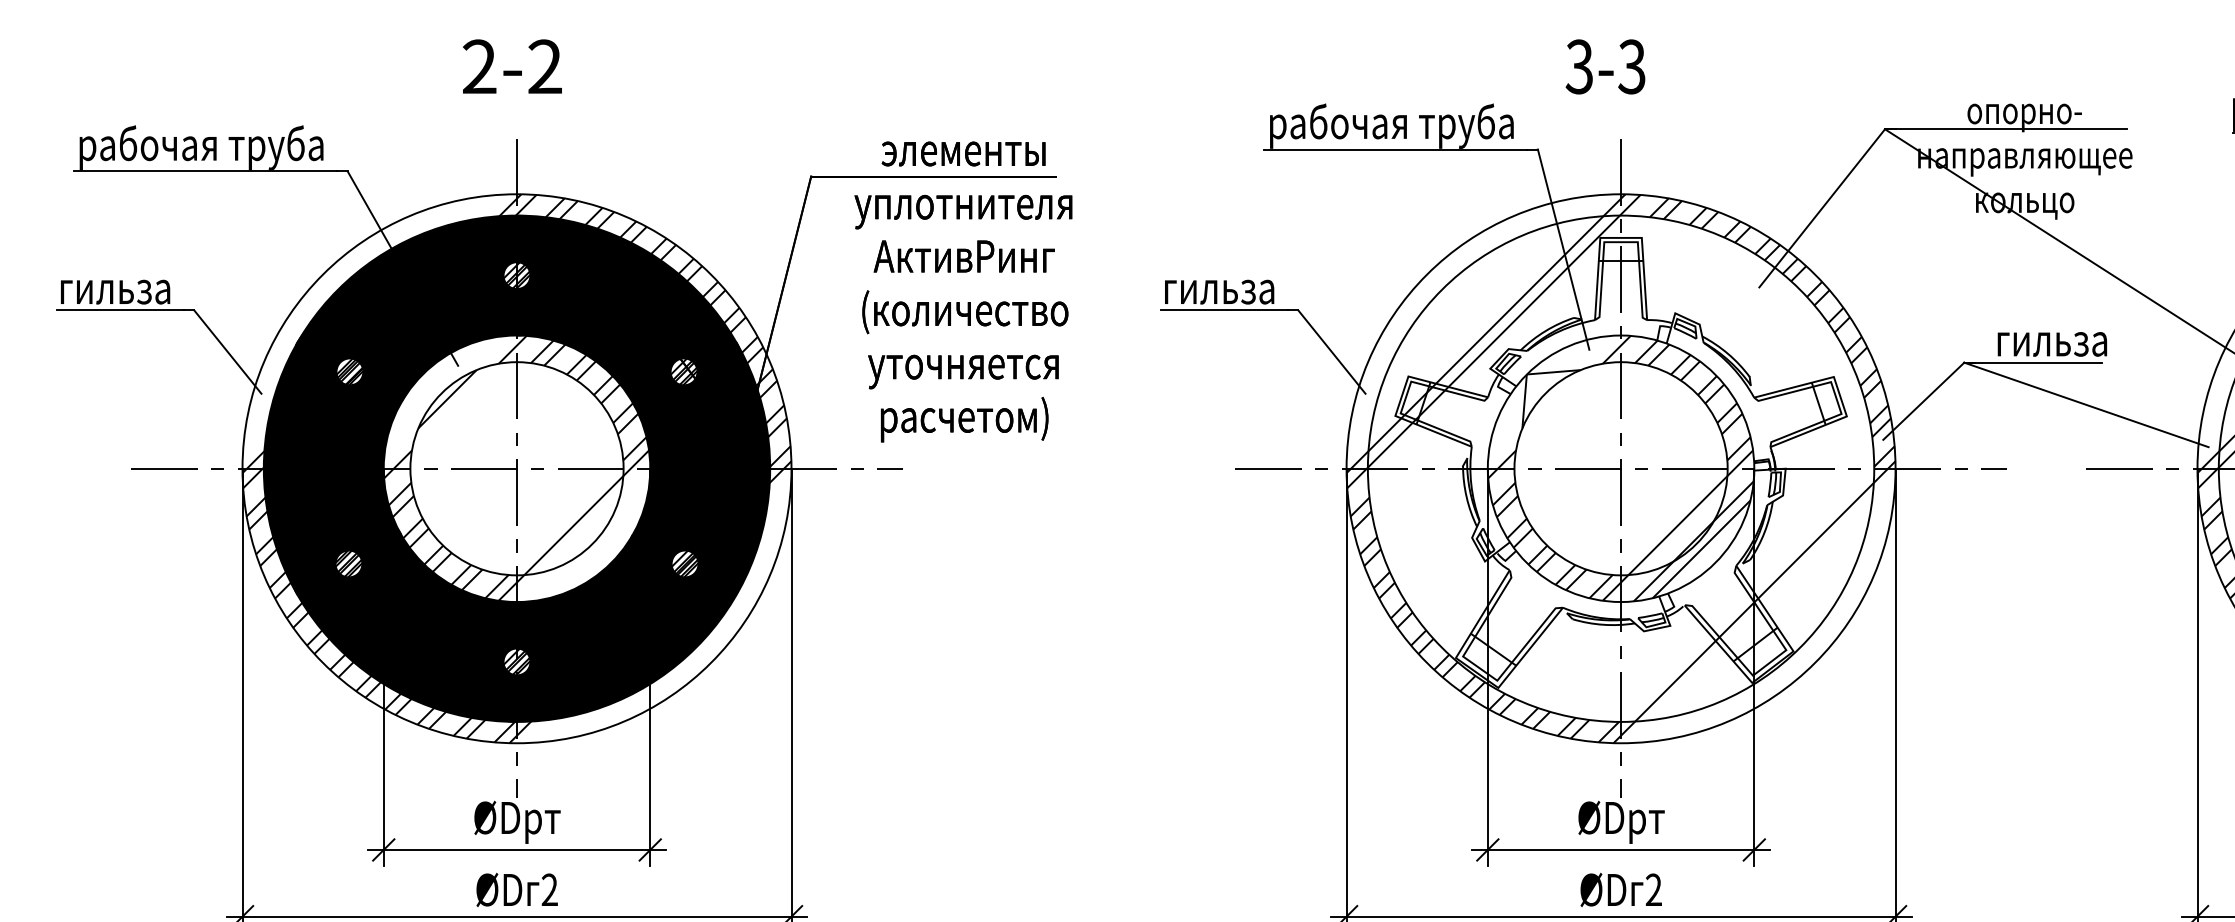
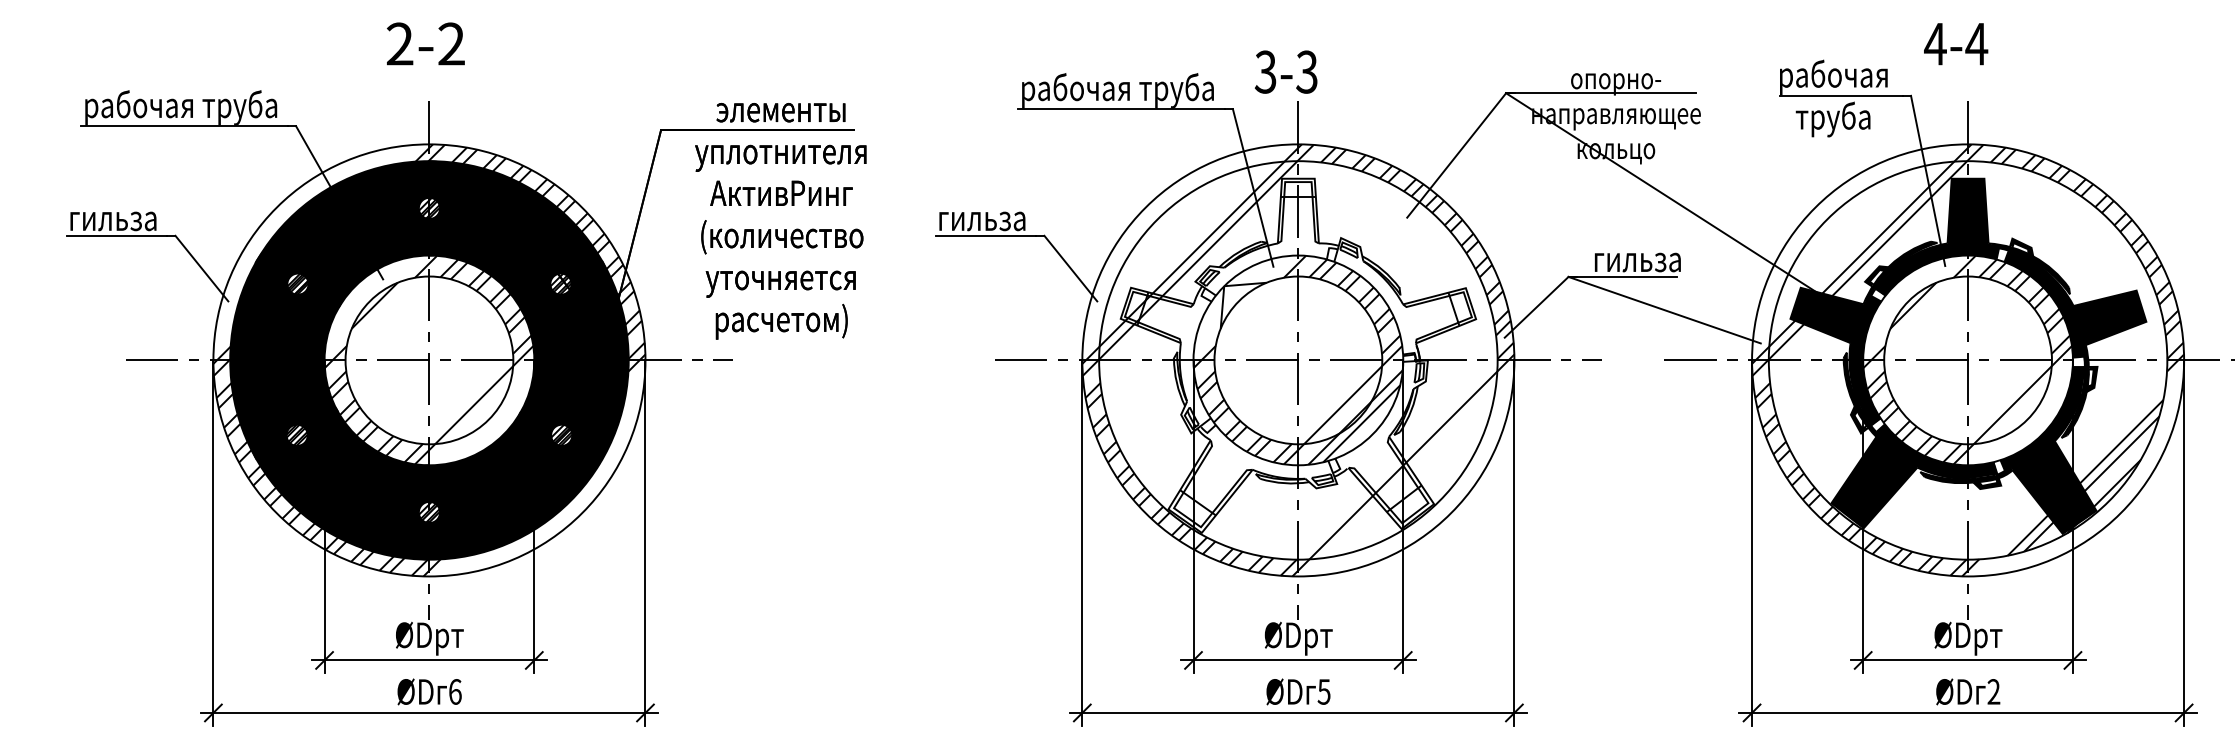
text: (1604, 66) -> (1285, 71), moved
text: (550, 889) -> (455, 691), 2 -> 6
text: (1652, 889) -> (1323, 691), 2 -> 5

